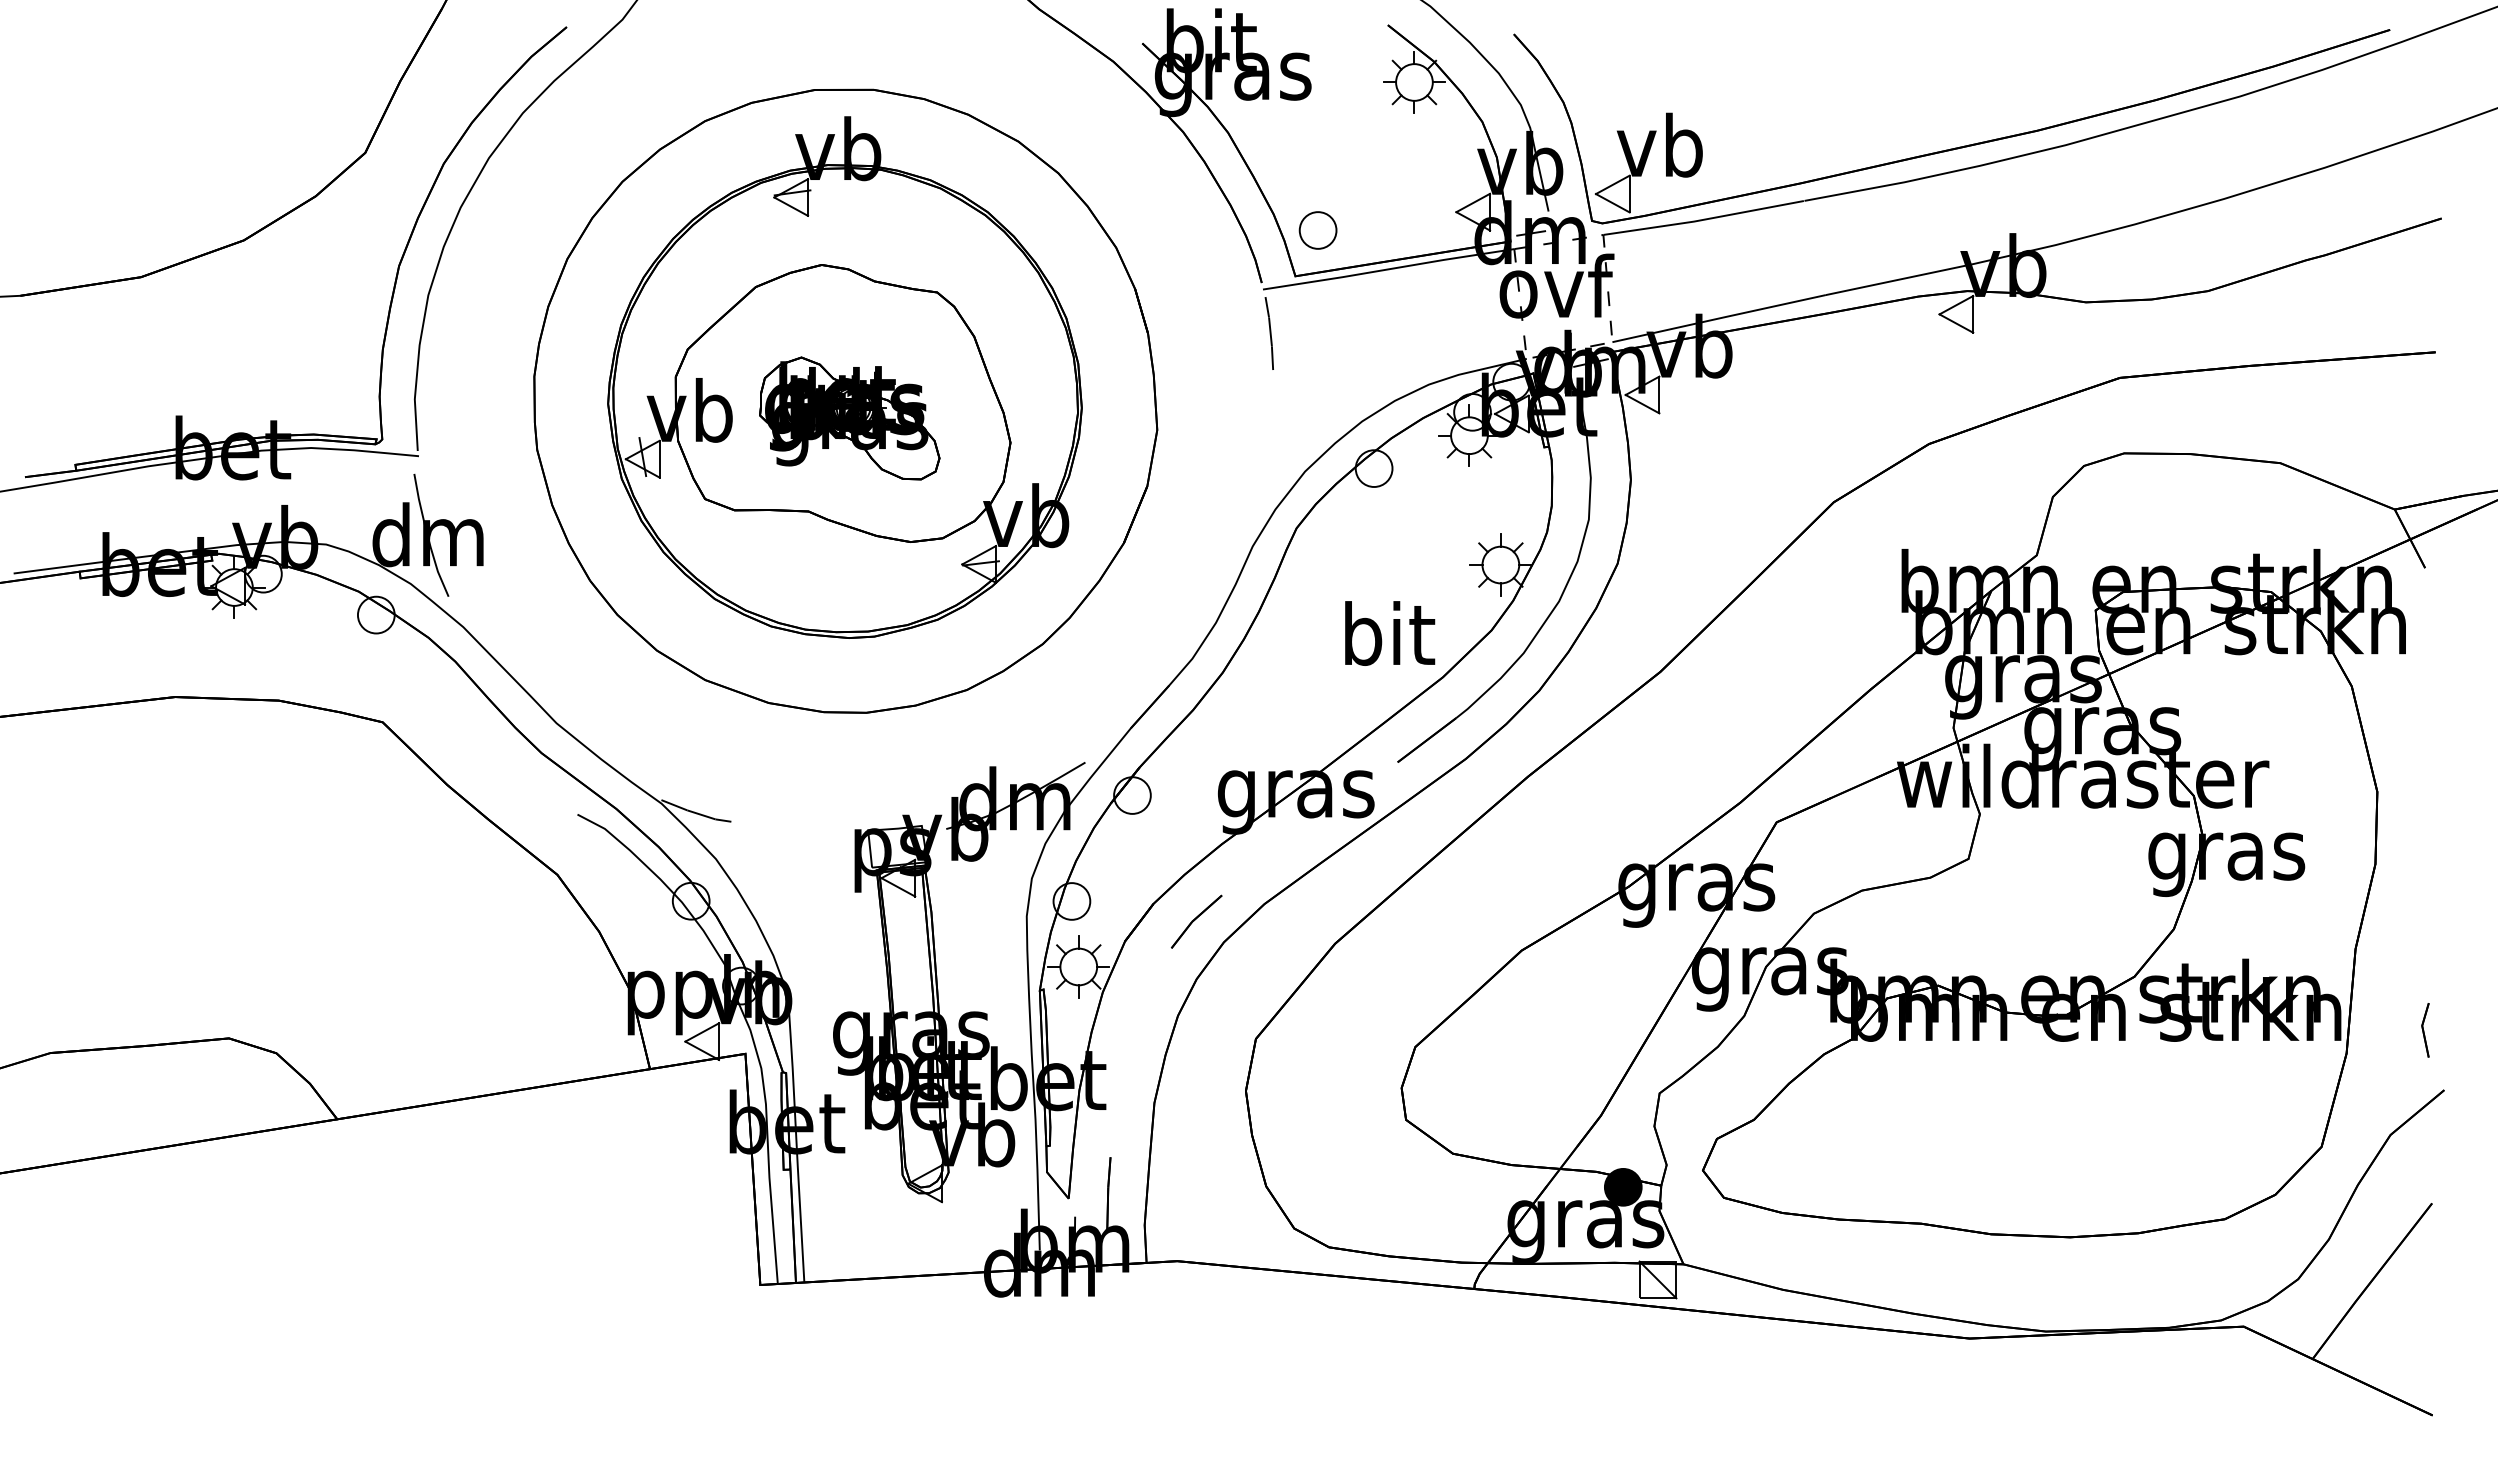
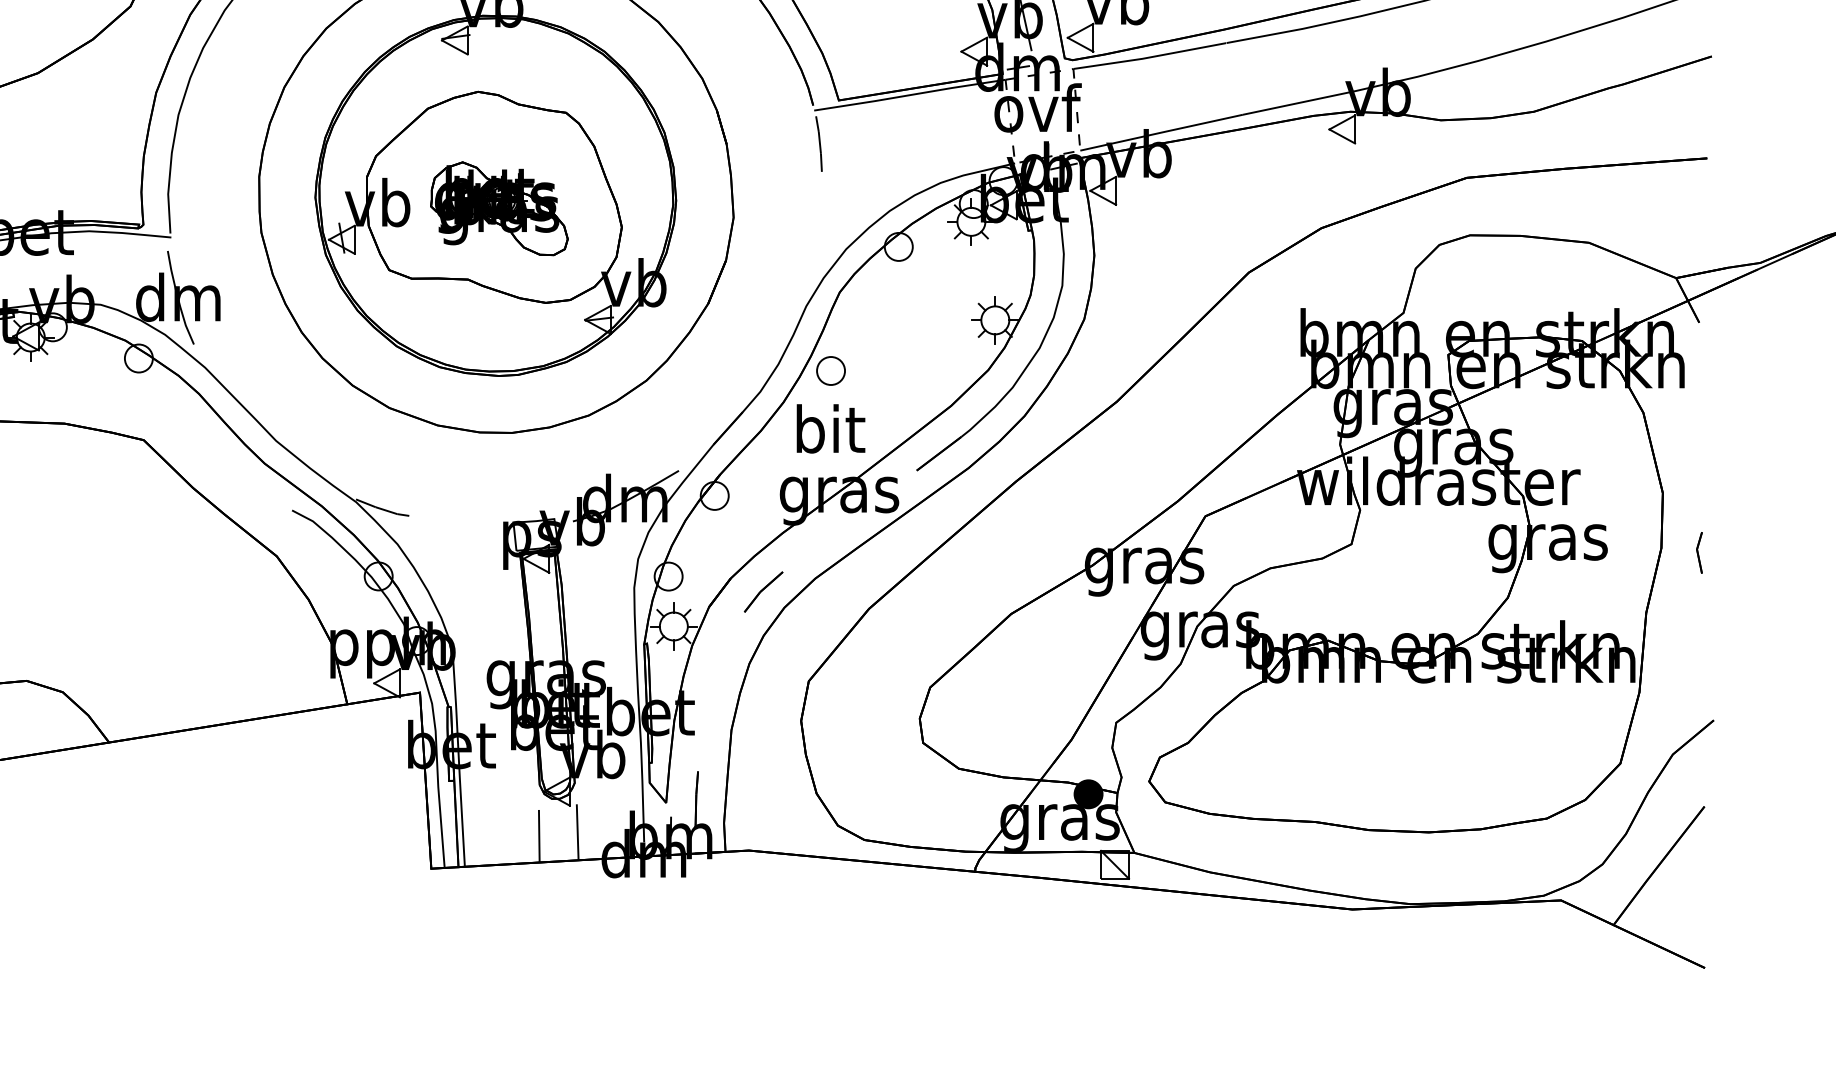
part: (1317, 230) -> (830, 371), moved
text: (1390, 633) -> (831, 428), moved
part: (2425, 1030) -> (1699, 553), moved
line: (952, 1236) -> (577, 831), added
line: (901, 1241) -> (538, 835), added

